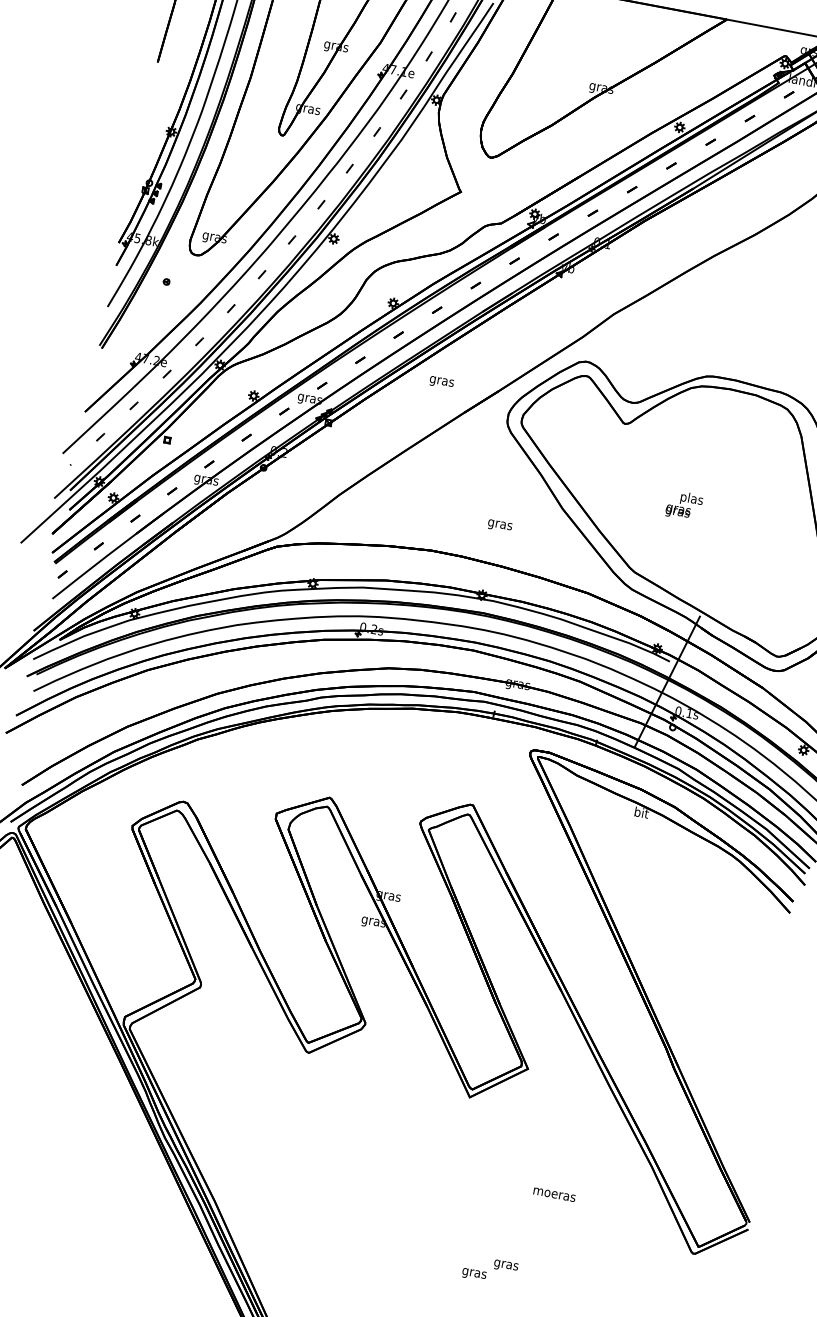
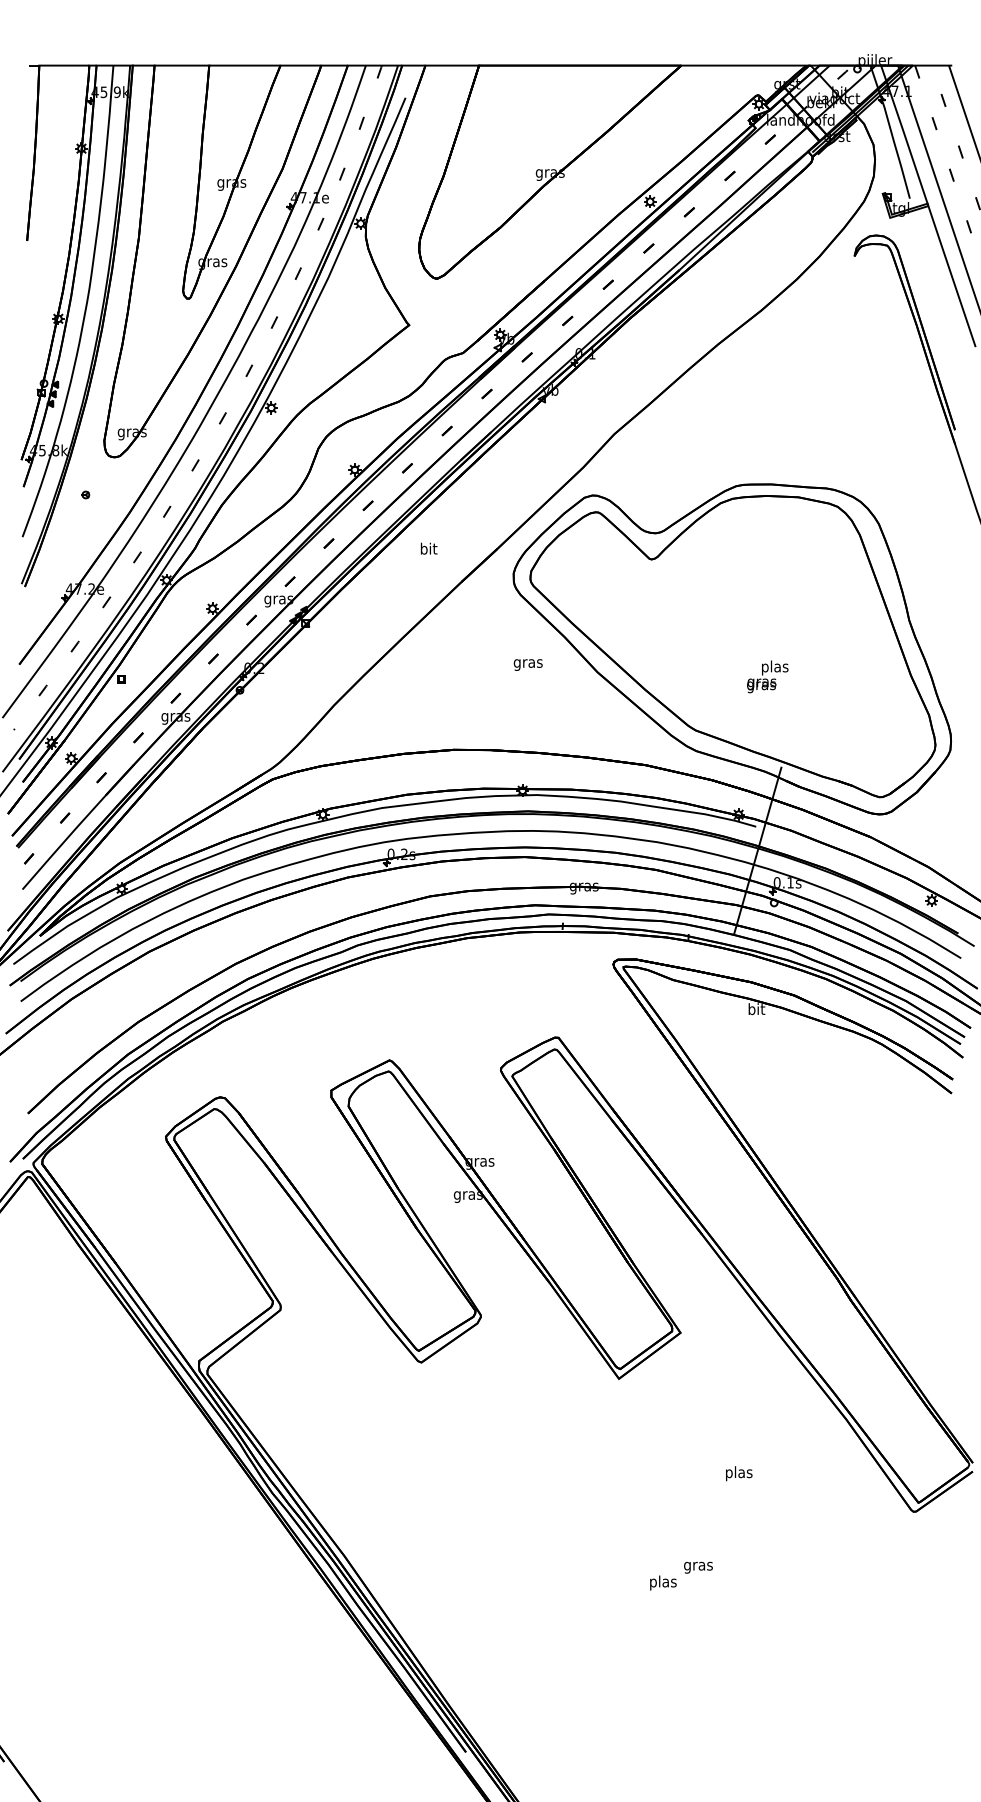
text: (441, 380) -> (428, 549), gras -> bit
text: (684, 505) -> (767, 676), moved
text: (499, 525) -> (527, 664), moved
text: (554, 1194) -> (739, 1473), moeras -> plas
text: (473, 1272) -> (662, 1582), gras -> plas

